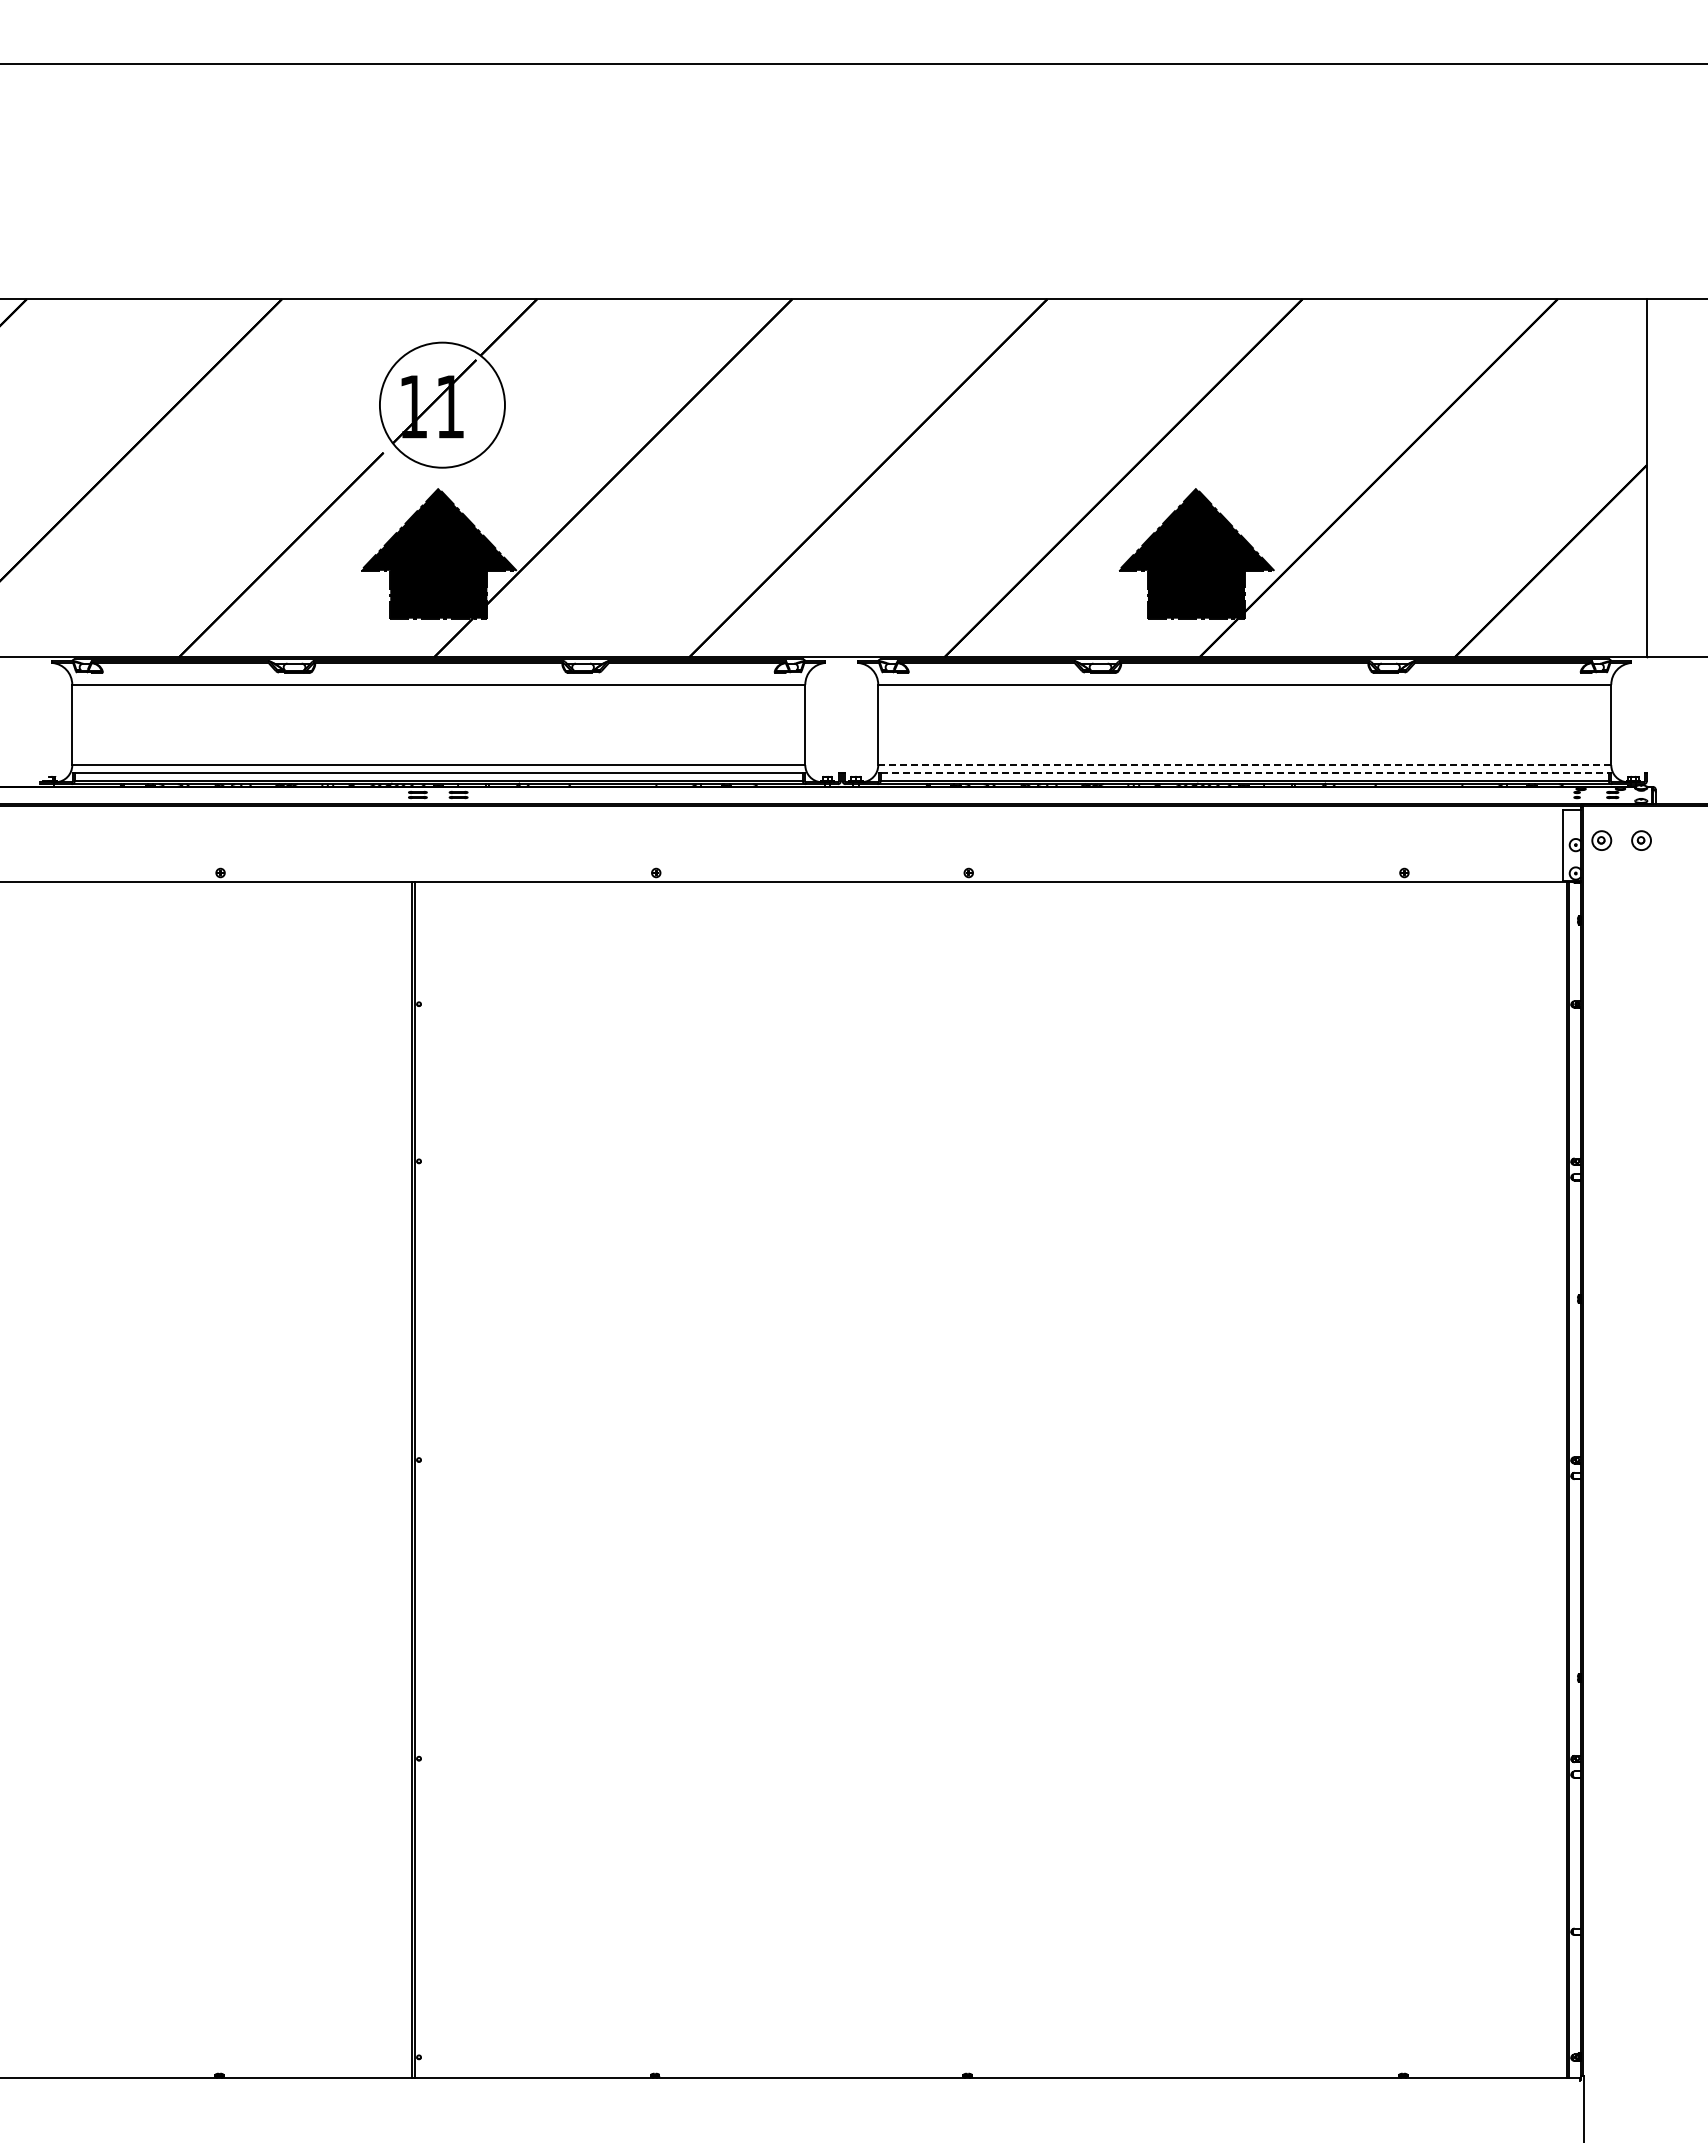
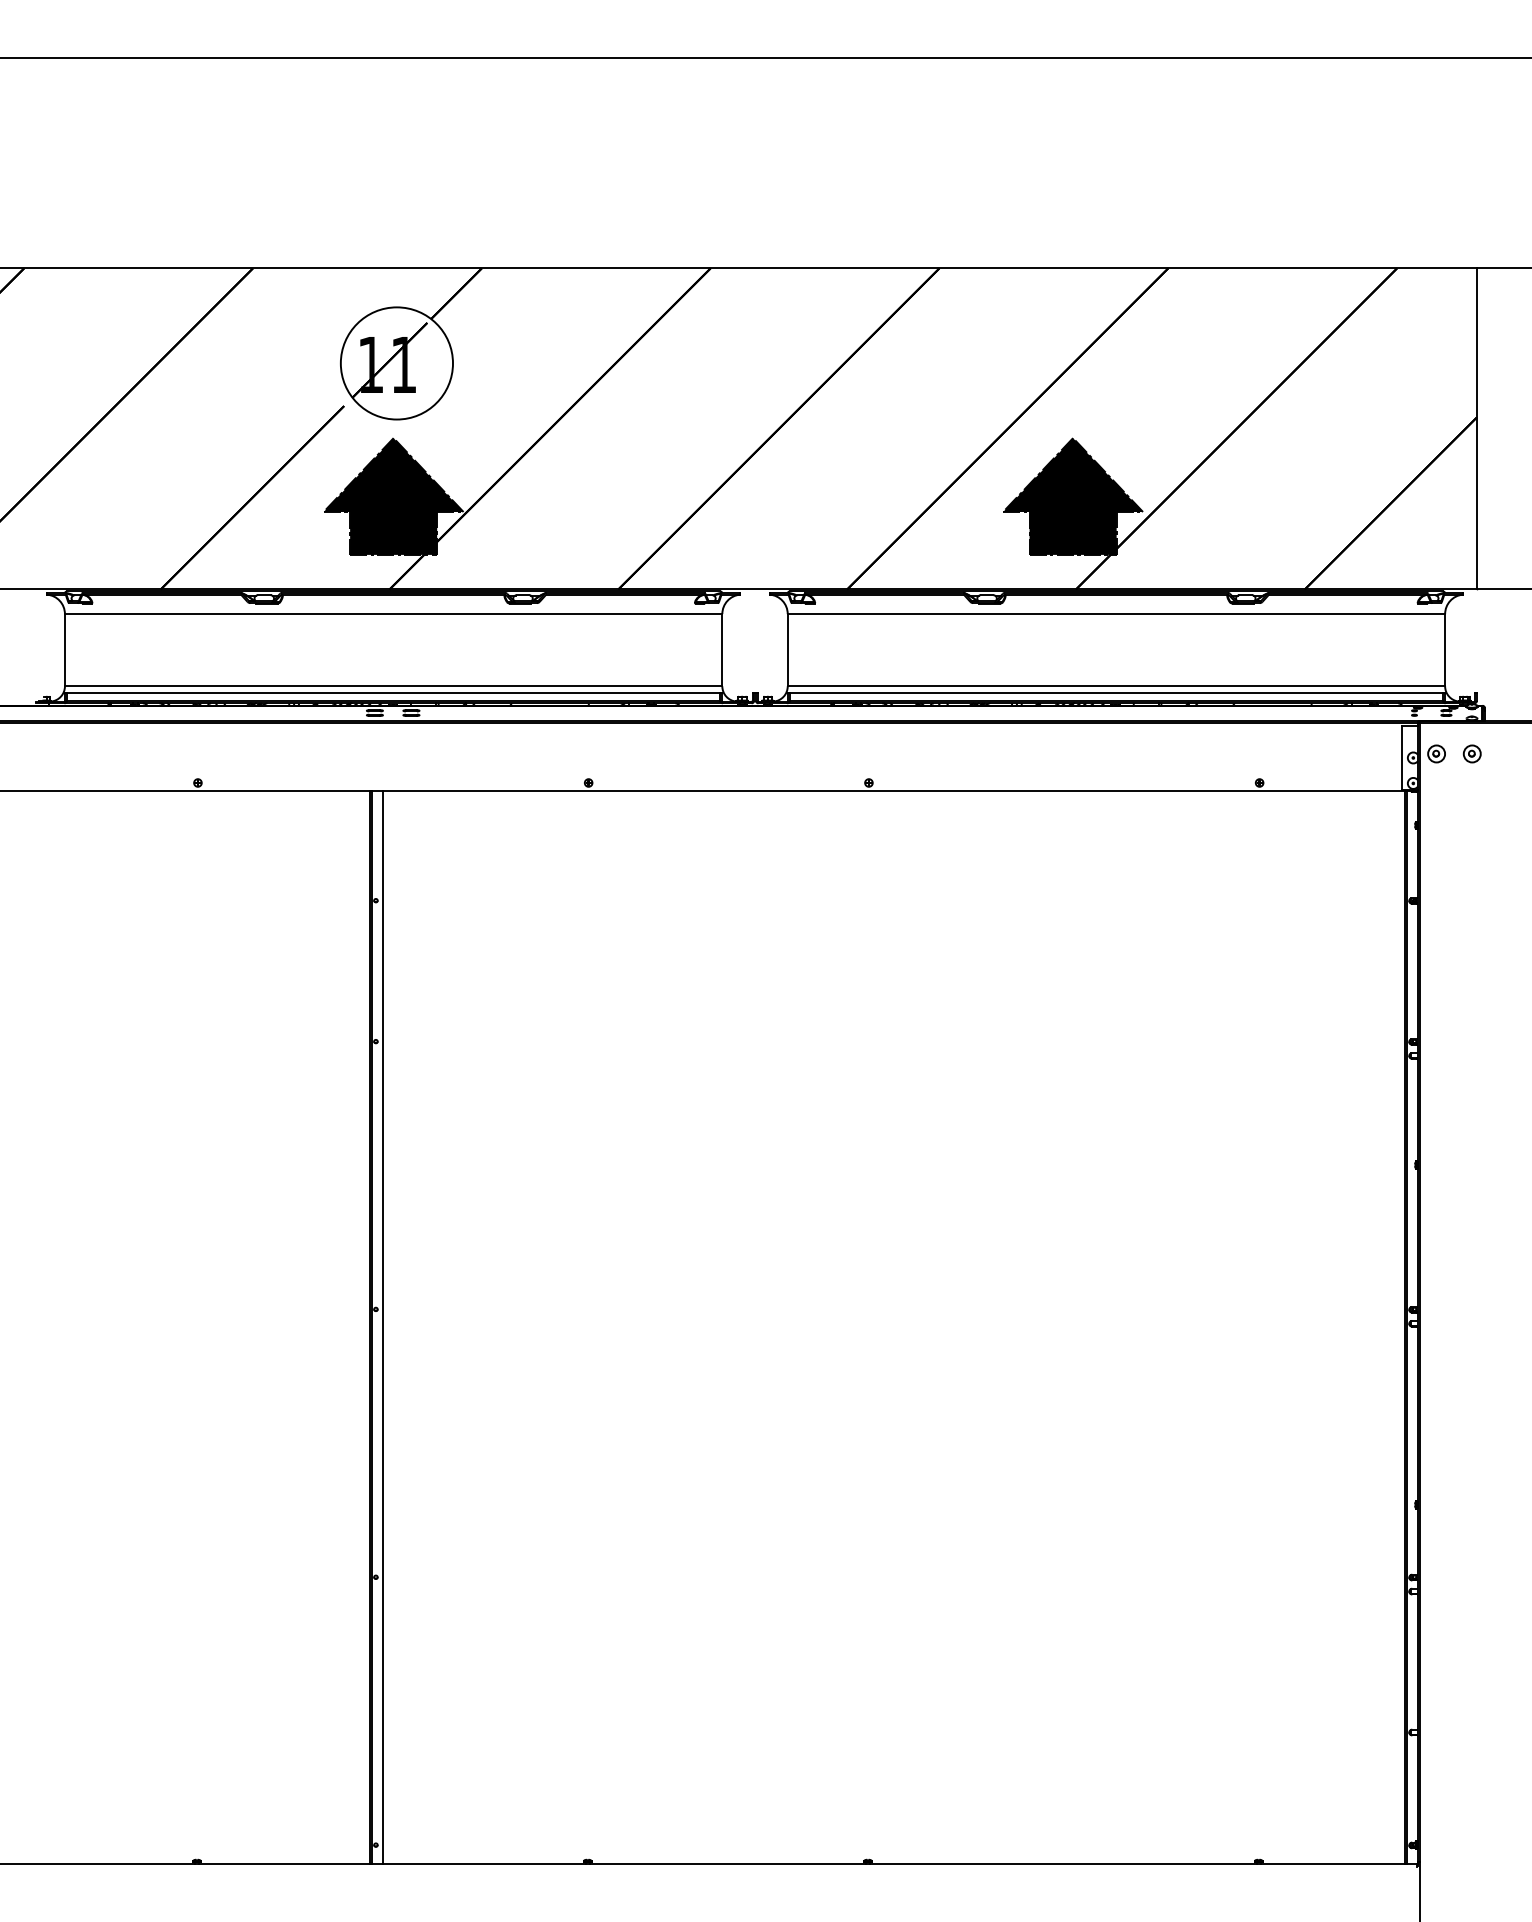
line: (1244, 765) -> (1116, 686), dashed -> solid
line: (1245, 772) -> (1117, 692), dashed -> solid
line: (427, 1479) -> (383, 1326), added

